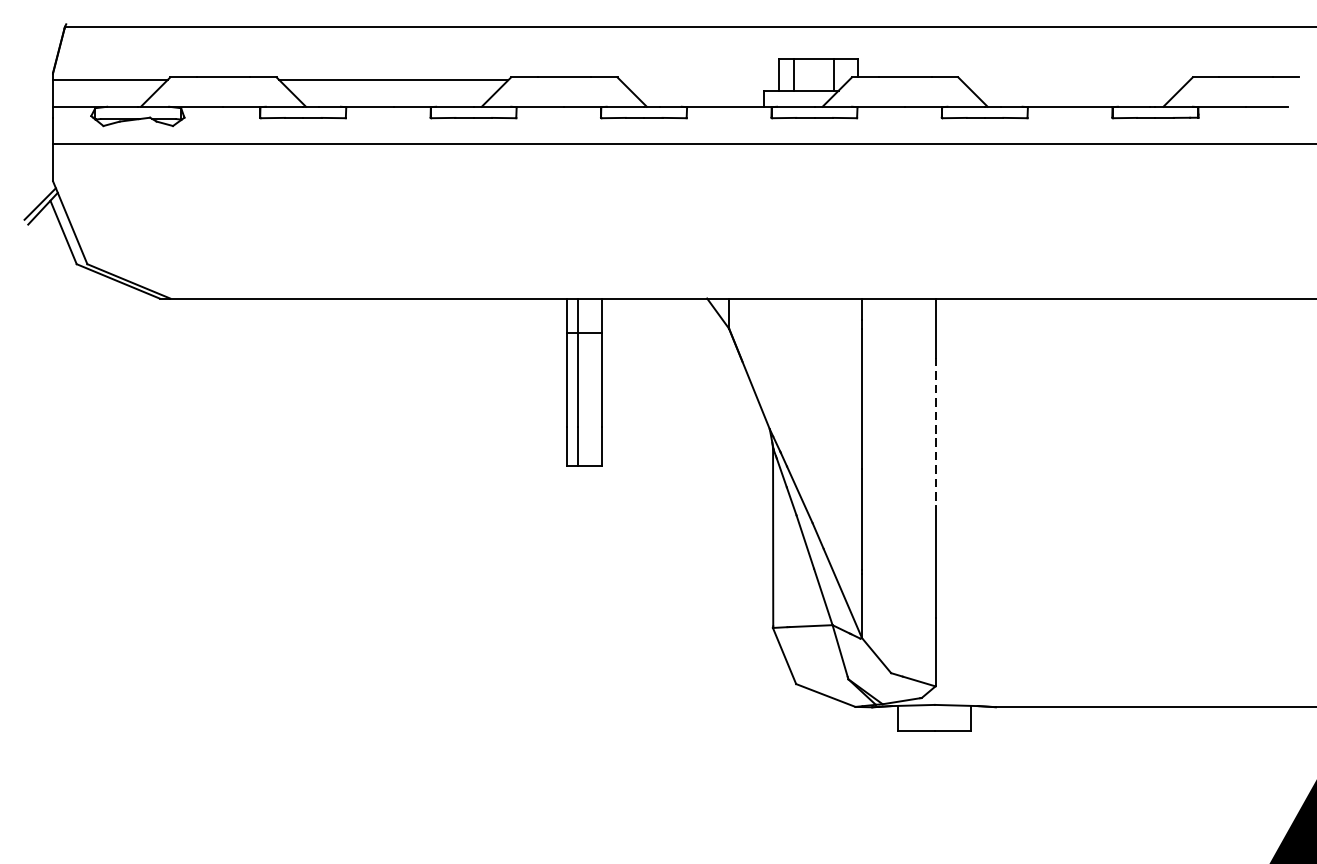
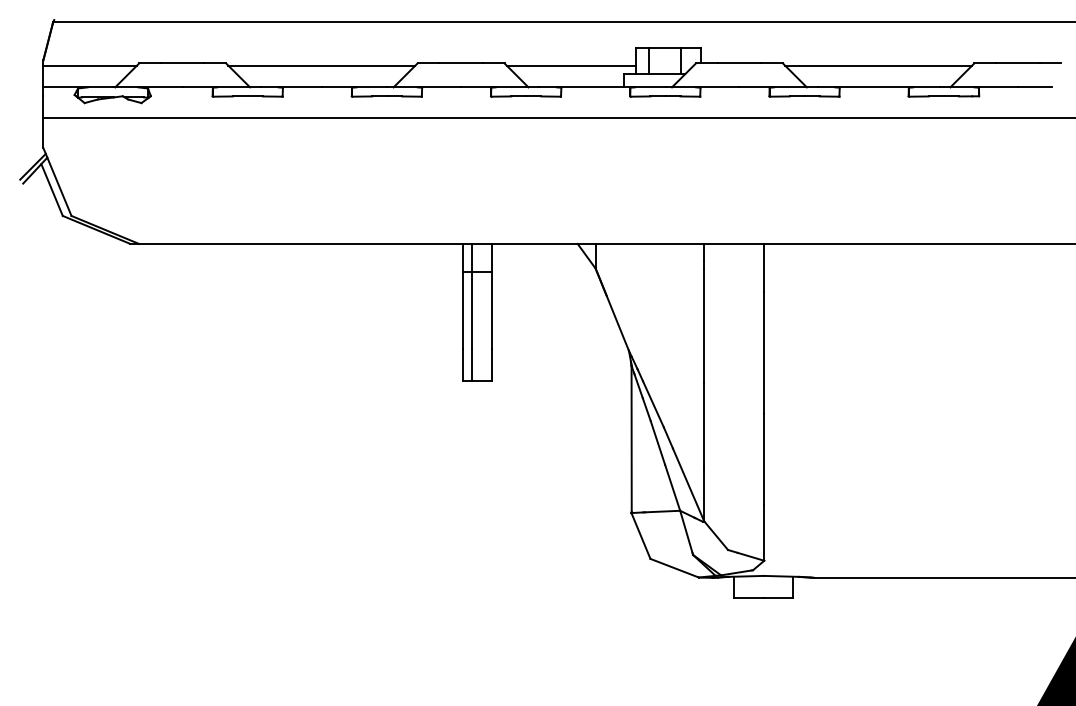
line: (699, 80) -> (571, 65), added
line: (1075, 80) -> (878, 65), added
line: (935, 431) -> (764, 352), dashed -> solid

